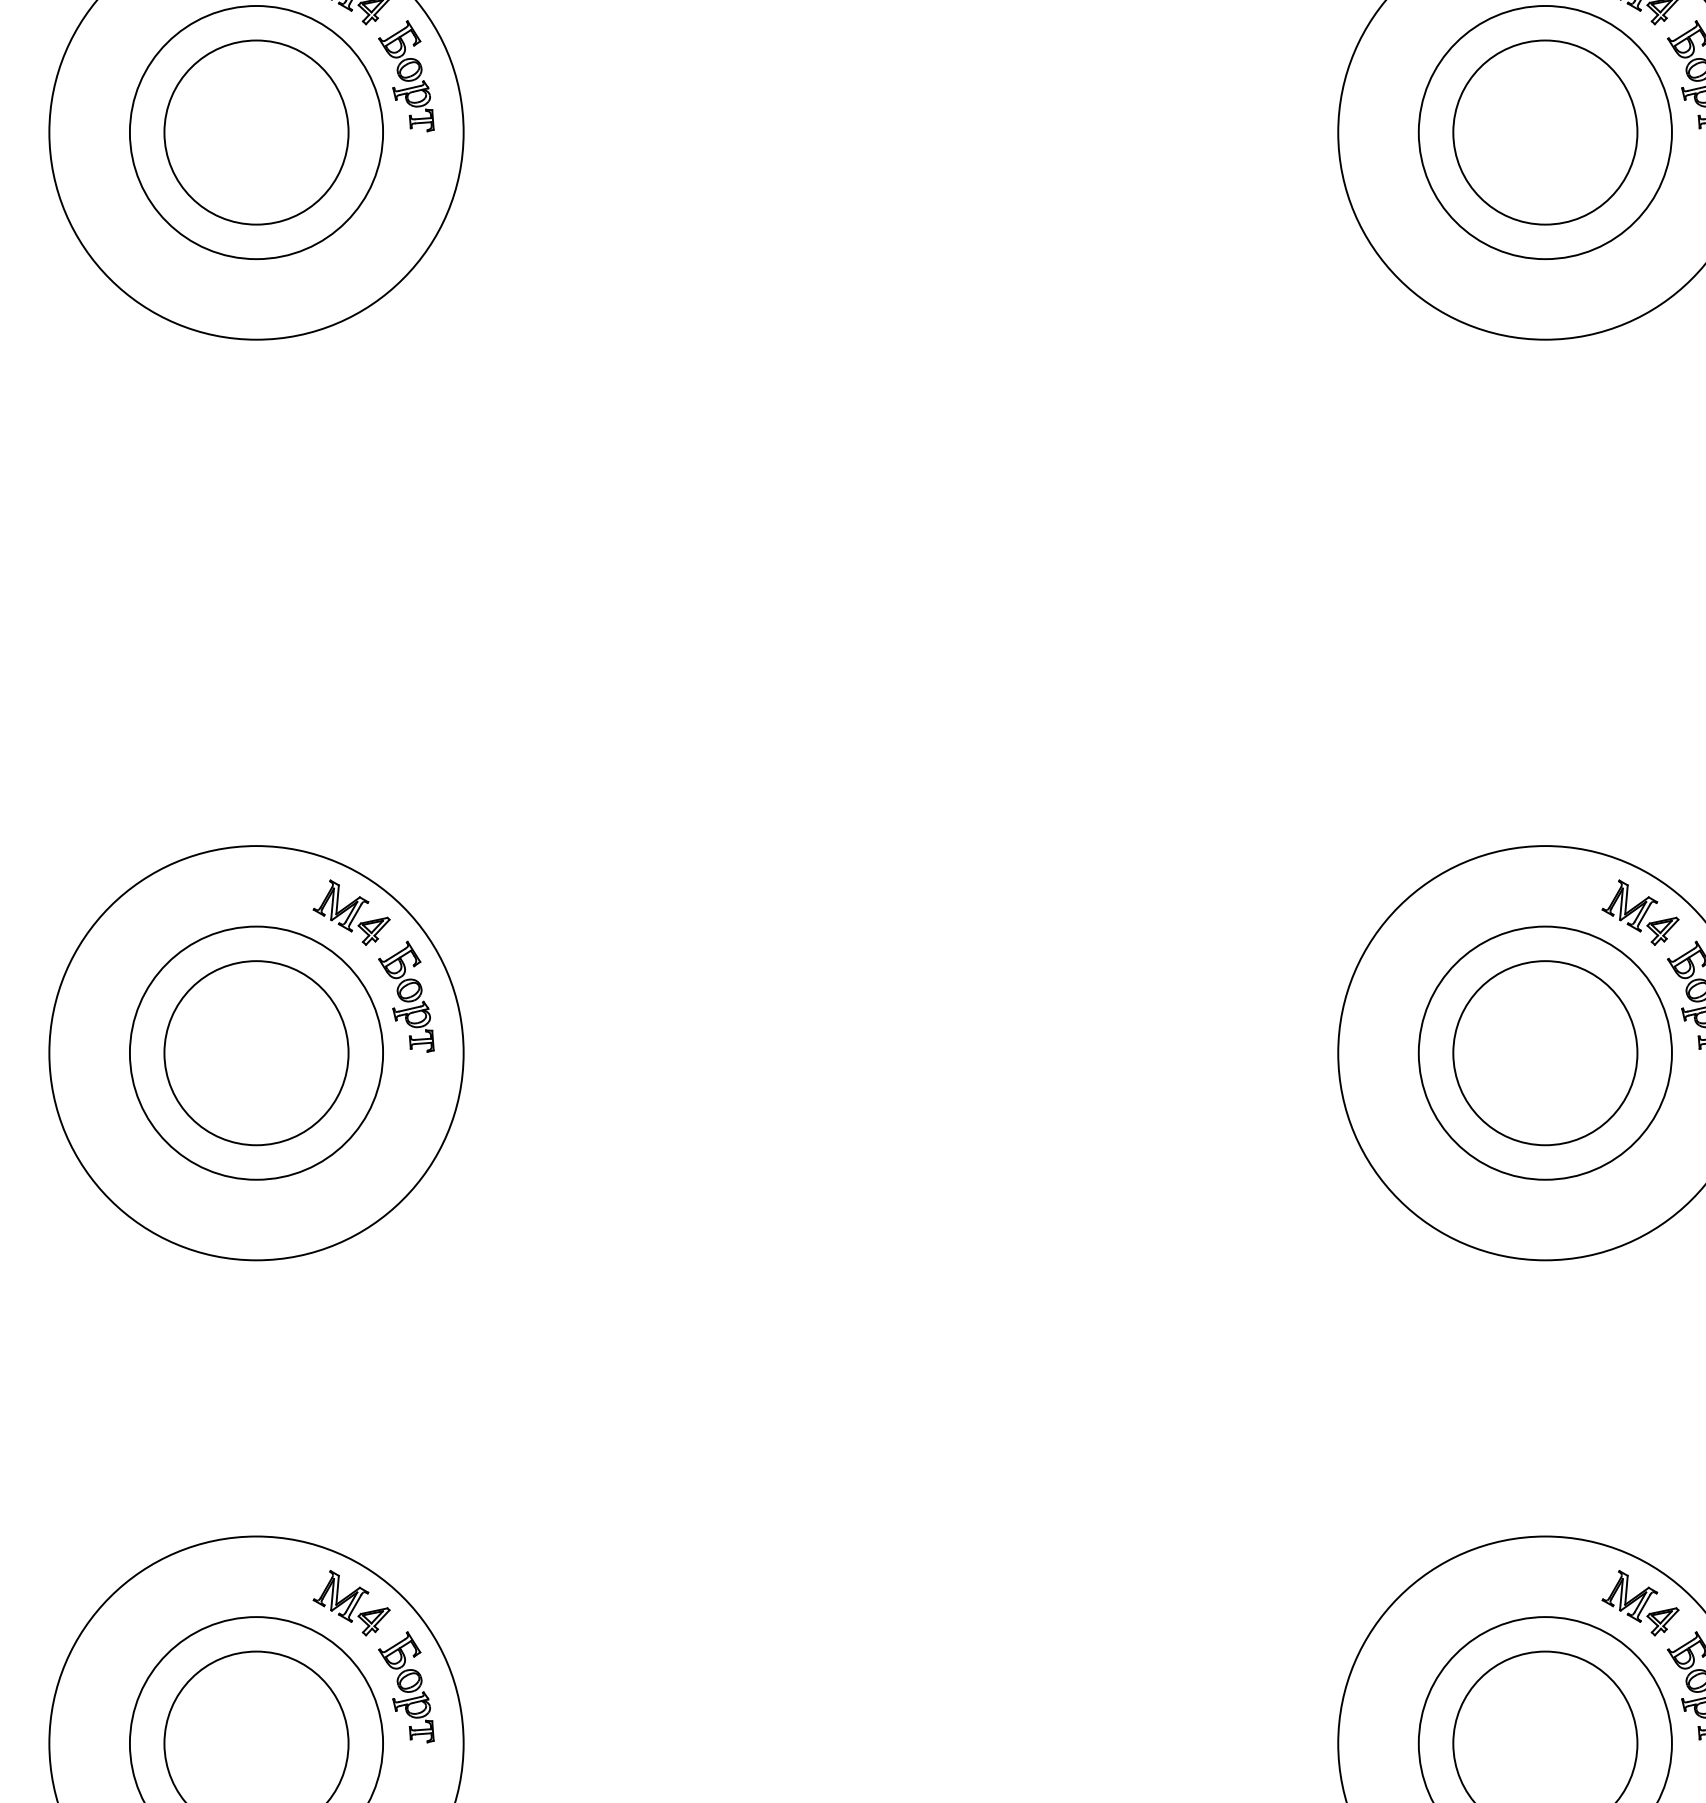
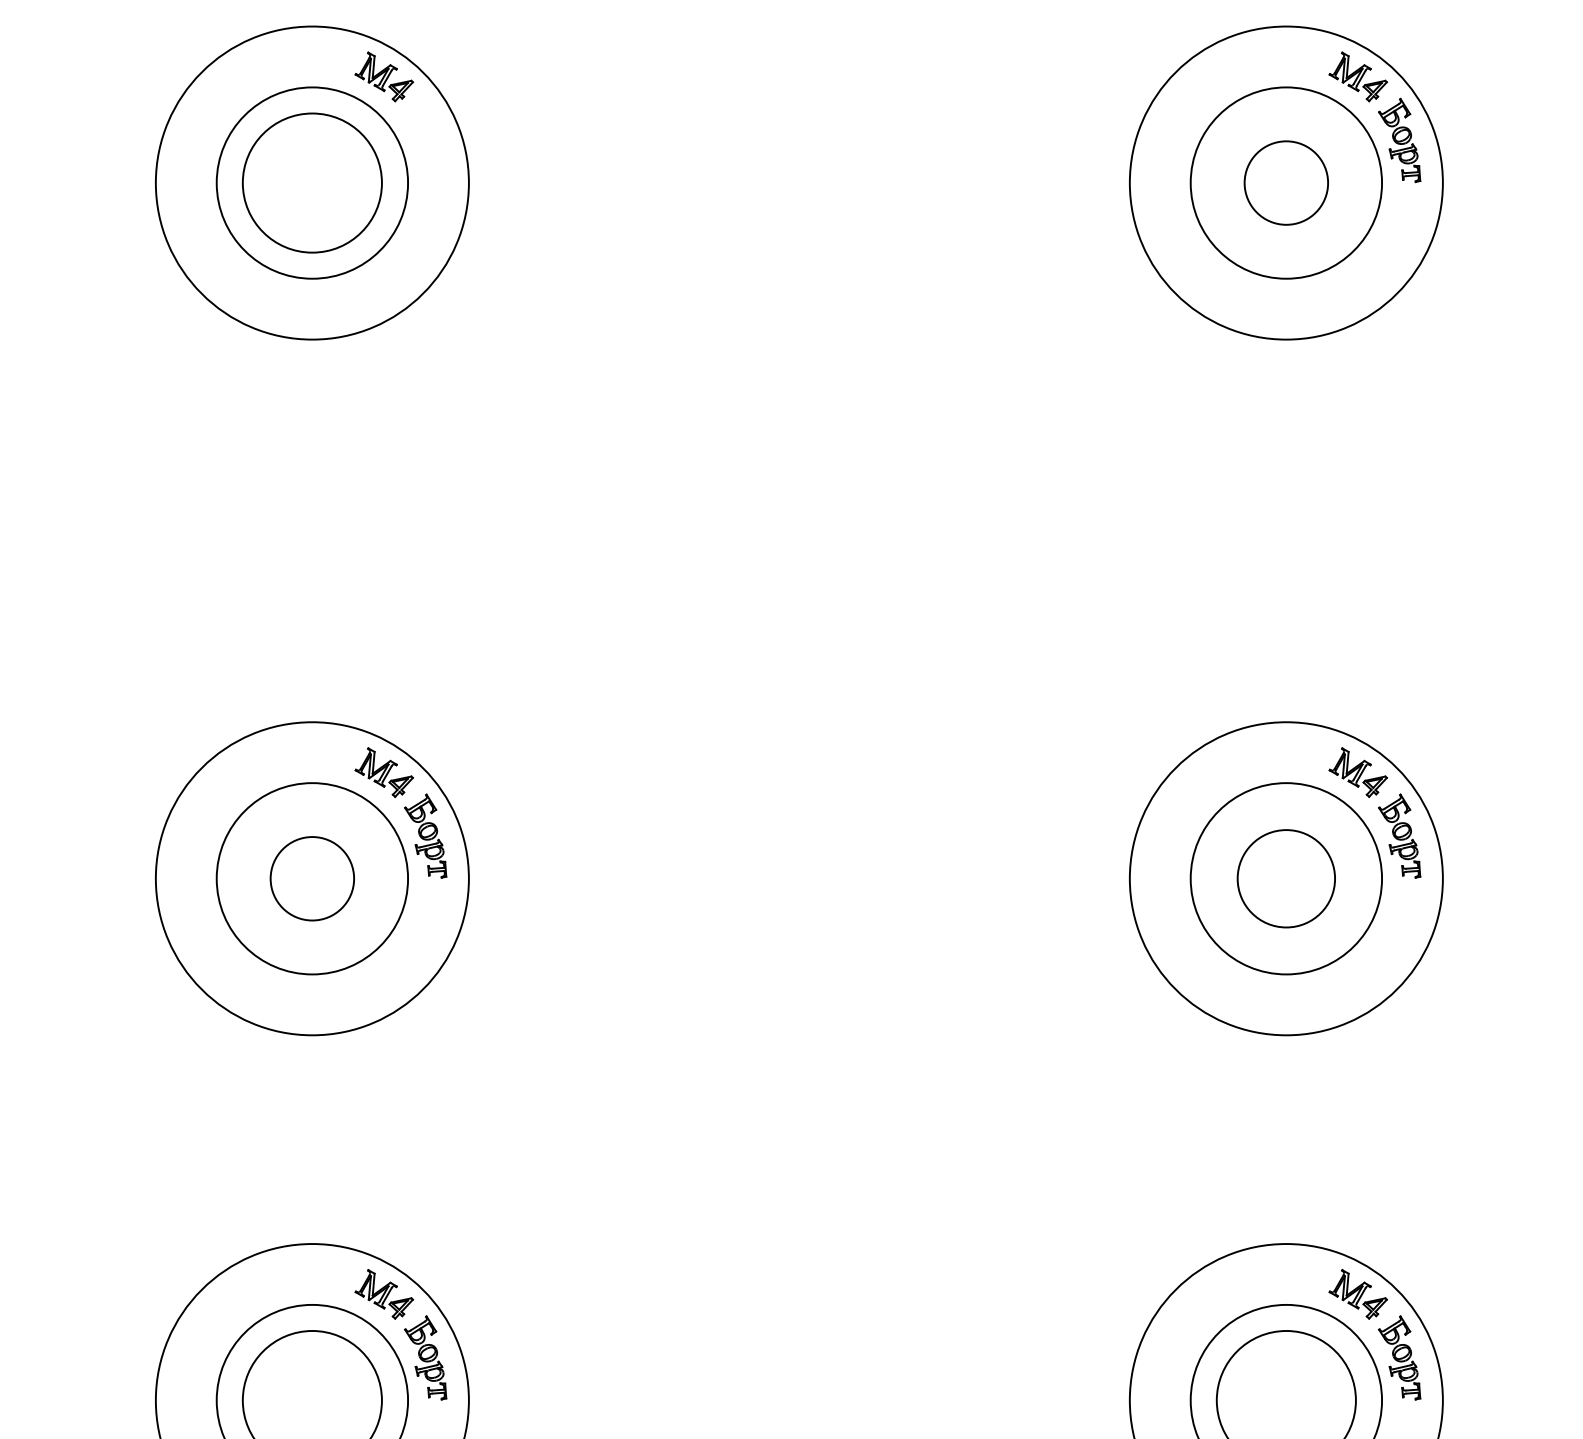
part: (406, 76) -> (425, 140), removed
circle: (1544, 131) -> (1285, 182), size x0.6
circle: (255, 1052) -> (311, 878), size x0.6
circle: (1544, 1052) -> (1285, 878), size x0.7

